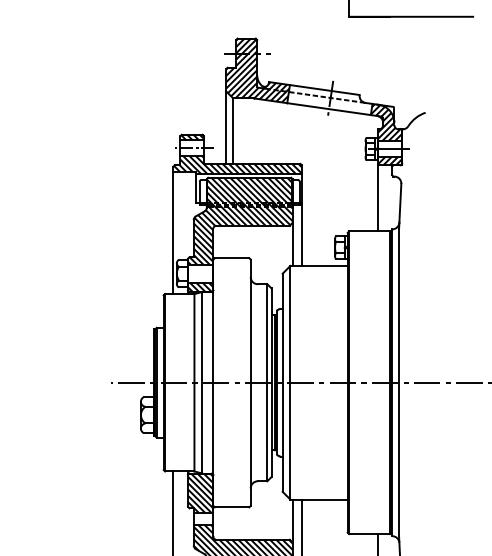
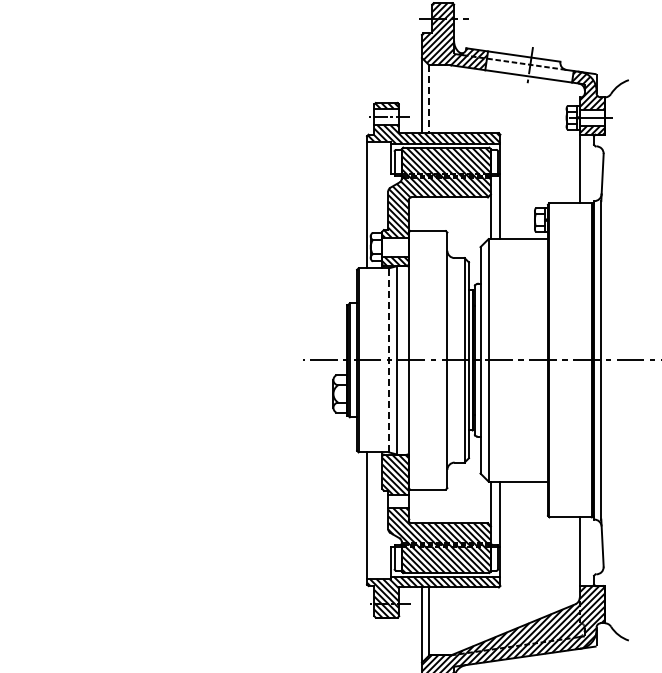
line: (233, 131) -> (429, 99), solid -> dashed
line: (193, 381) -> (388, 359), solid -> dashed

